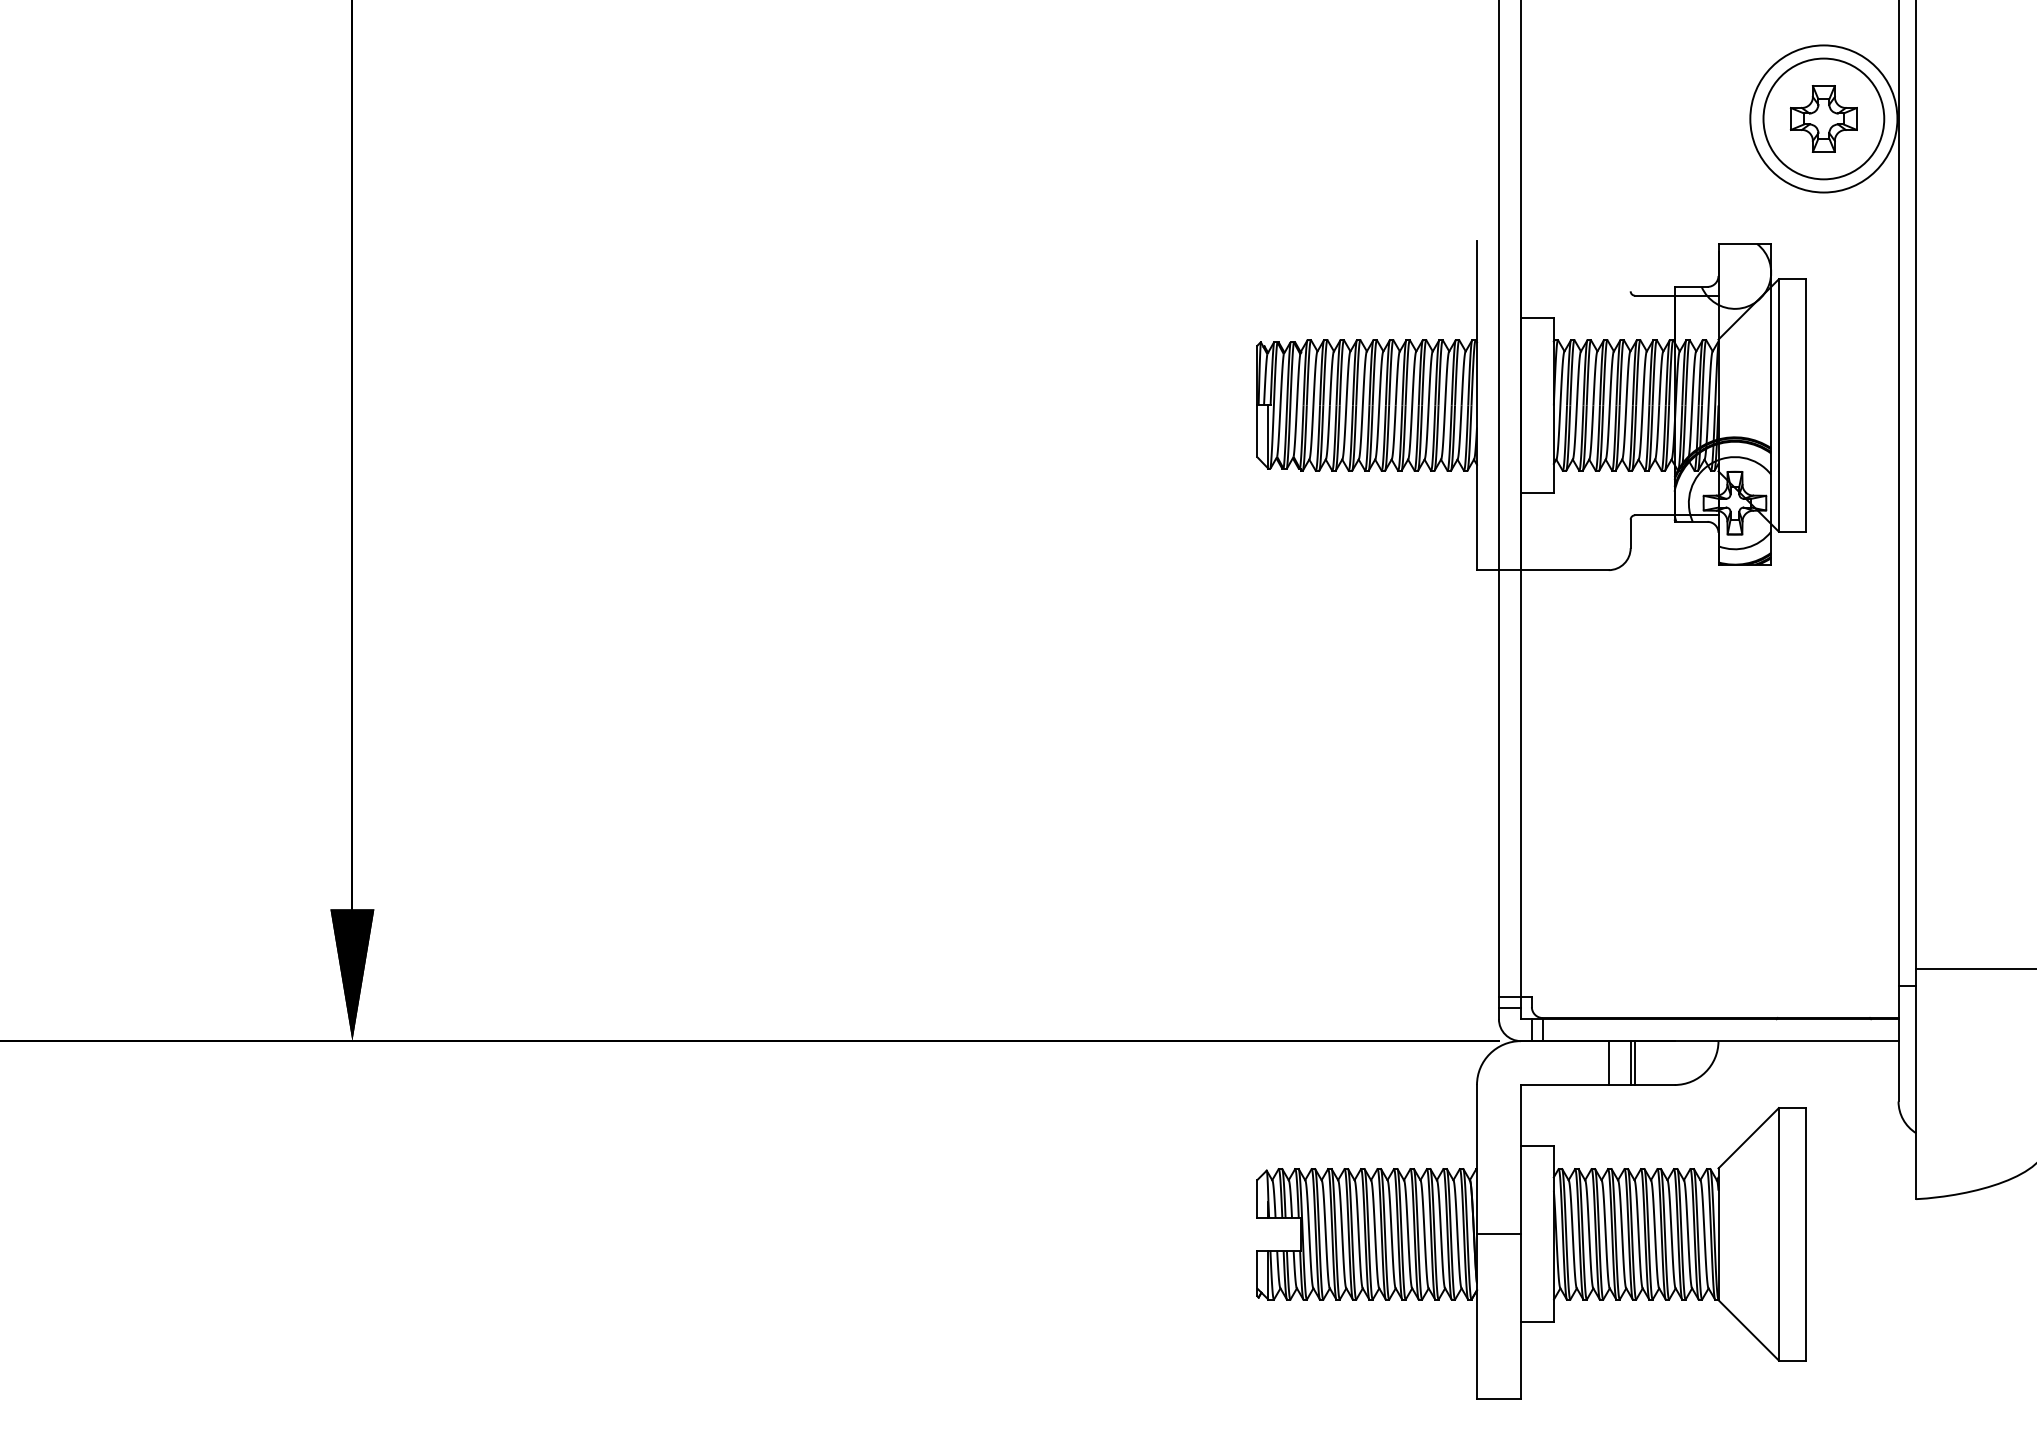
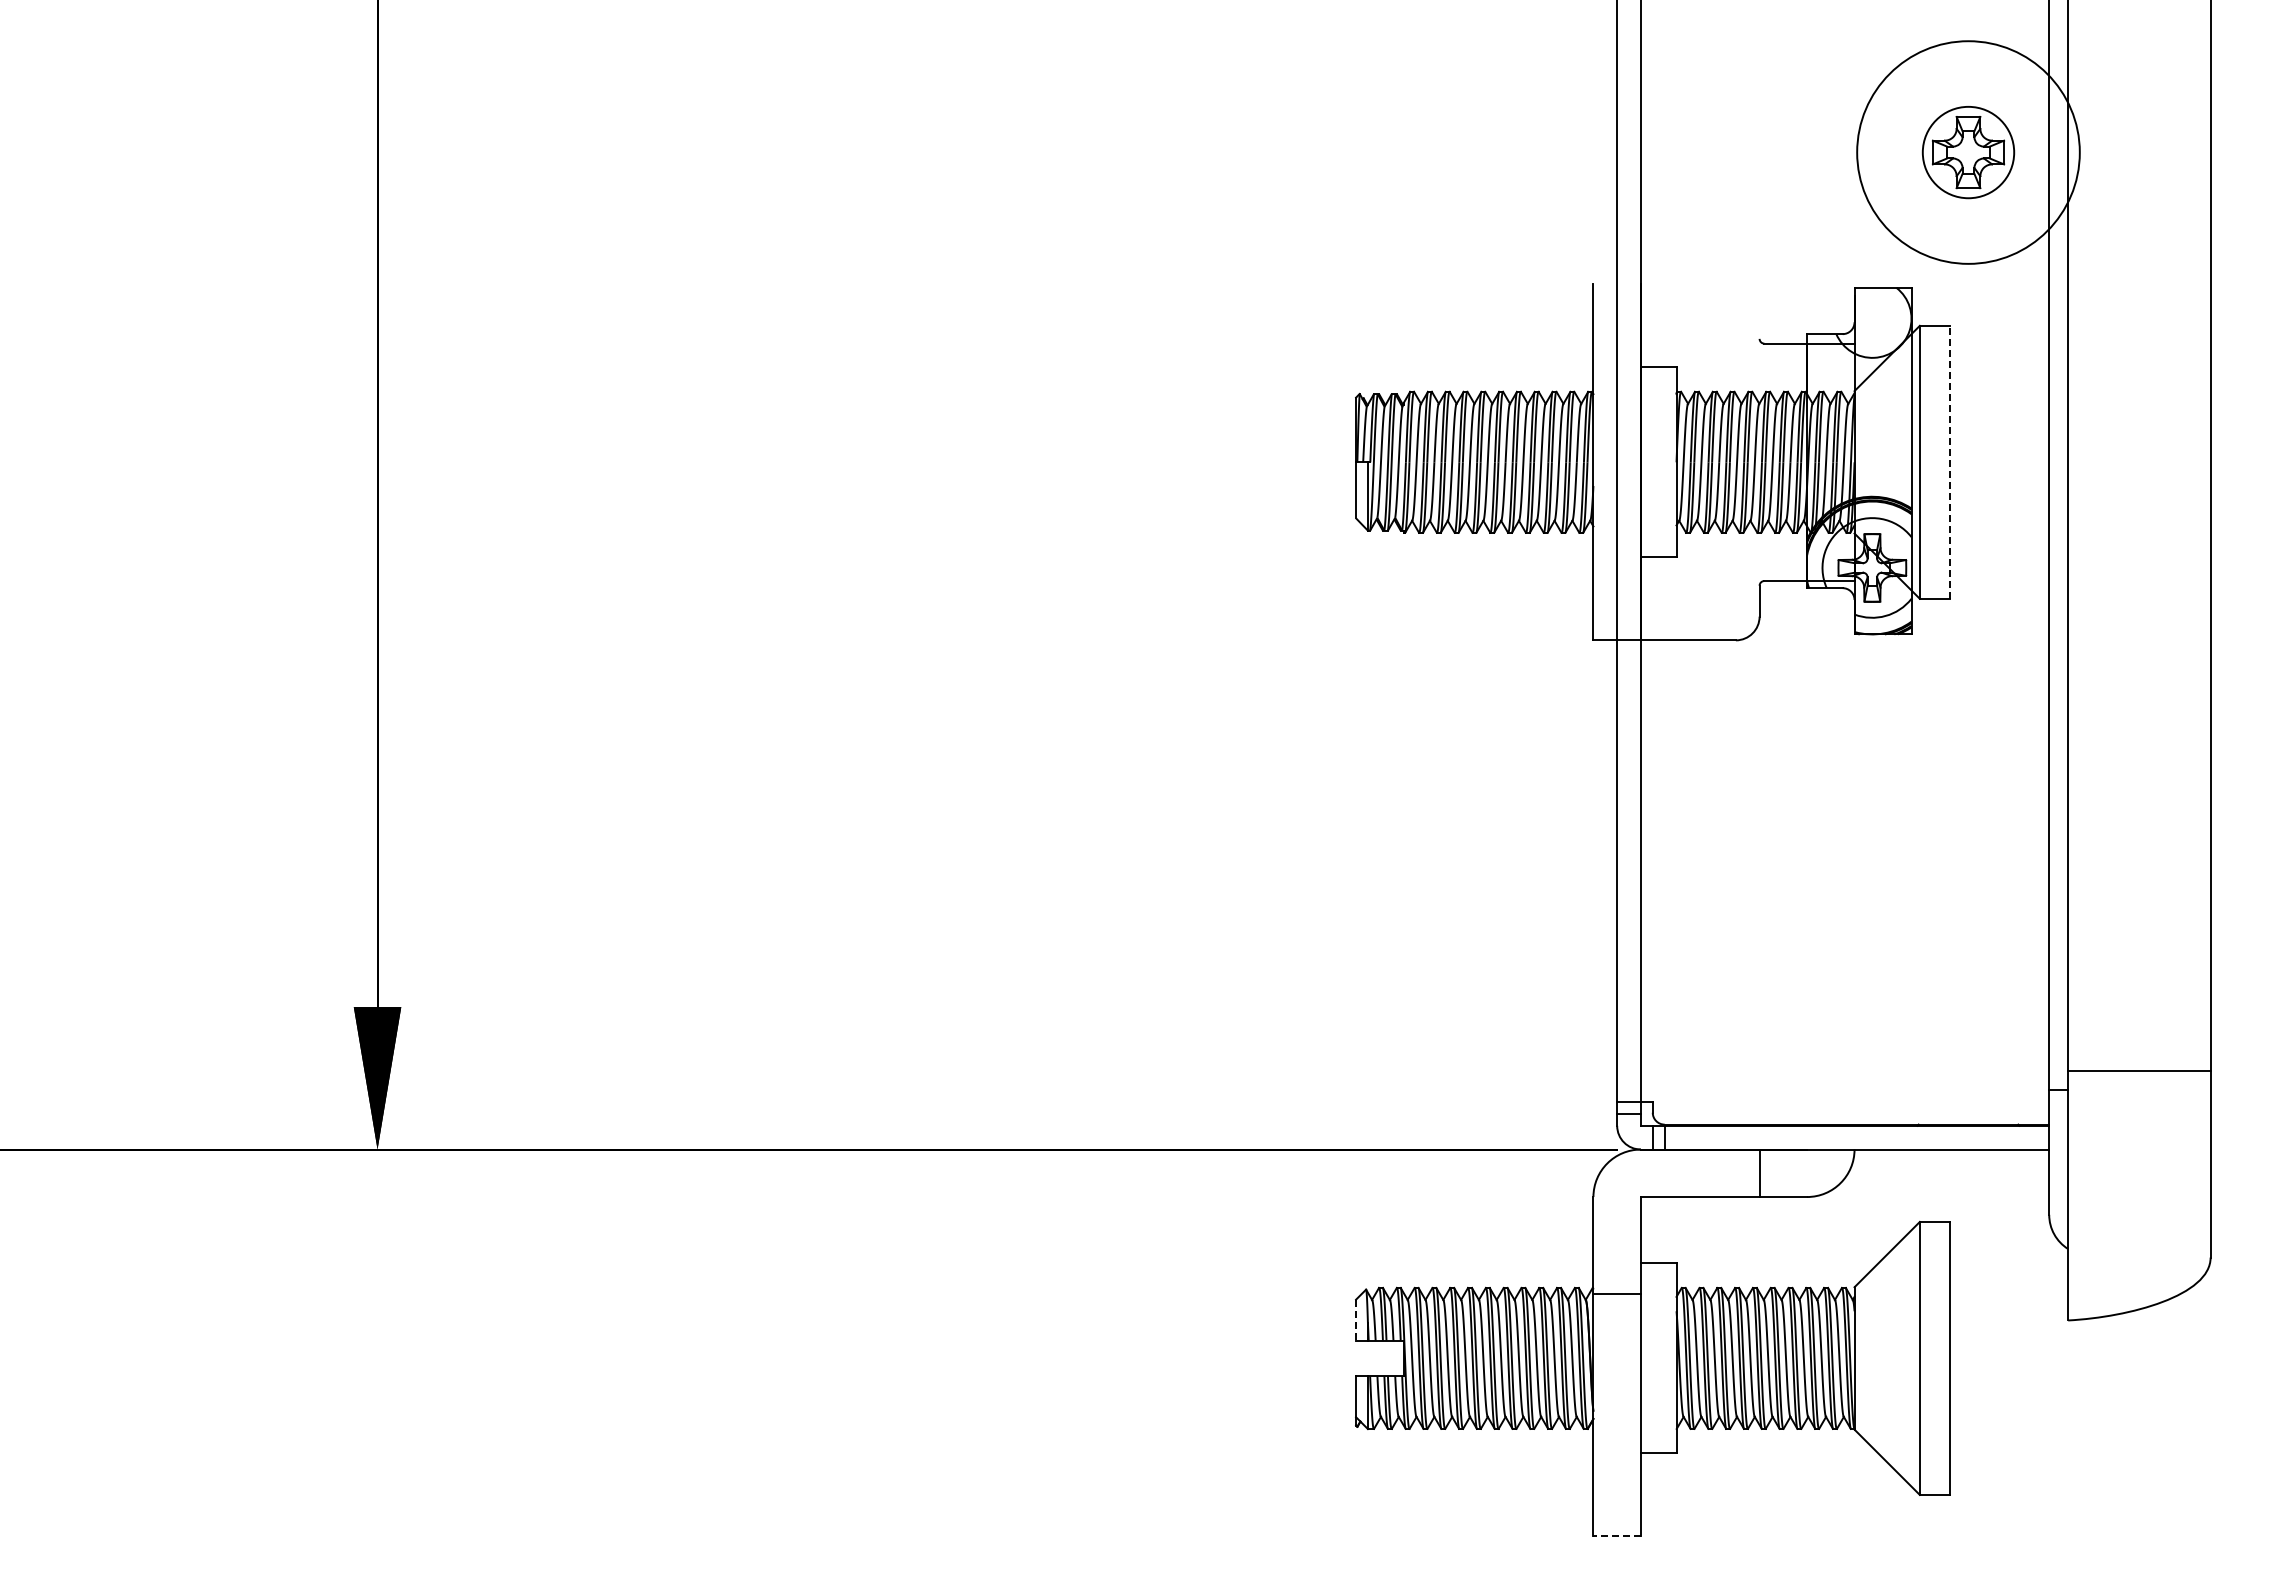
circle: (1823, 118) -> (1968, 152), size x0.7
circle: (1823, 118) -> (1968, 152), size x1.4
line: (1806, 404) -> (1949, 461), solid -> dashed
line: (1608, 1063) -> (1735, 1173), removed
line: (1635, 1063) -> (1764, 1173), removed
line: (1257, 1199) -> (1356, 1320), solid -> dashed
line: (1498, 1234) -> (1616, 1294), moved
line: (1499, 1398) -> (1617, 1536), solid -> dashed

